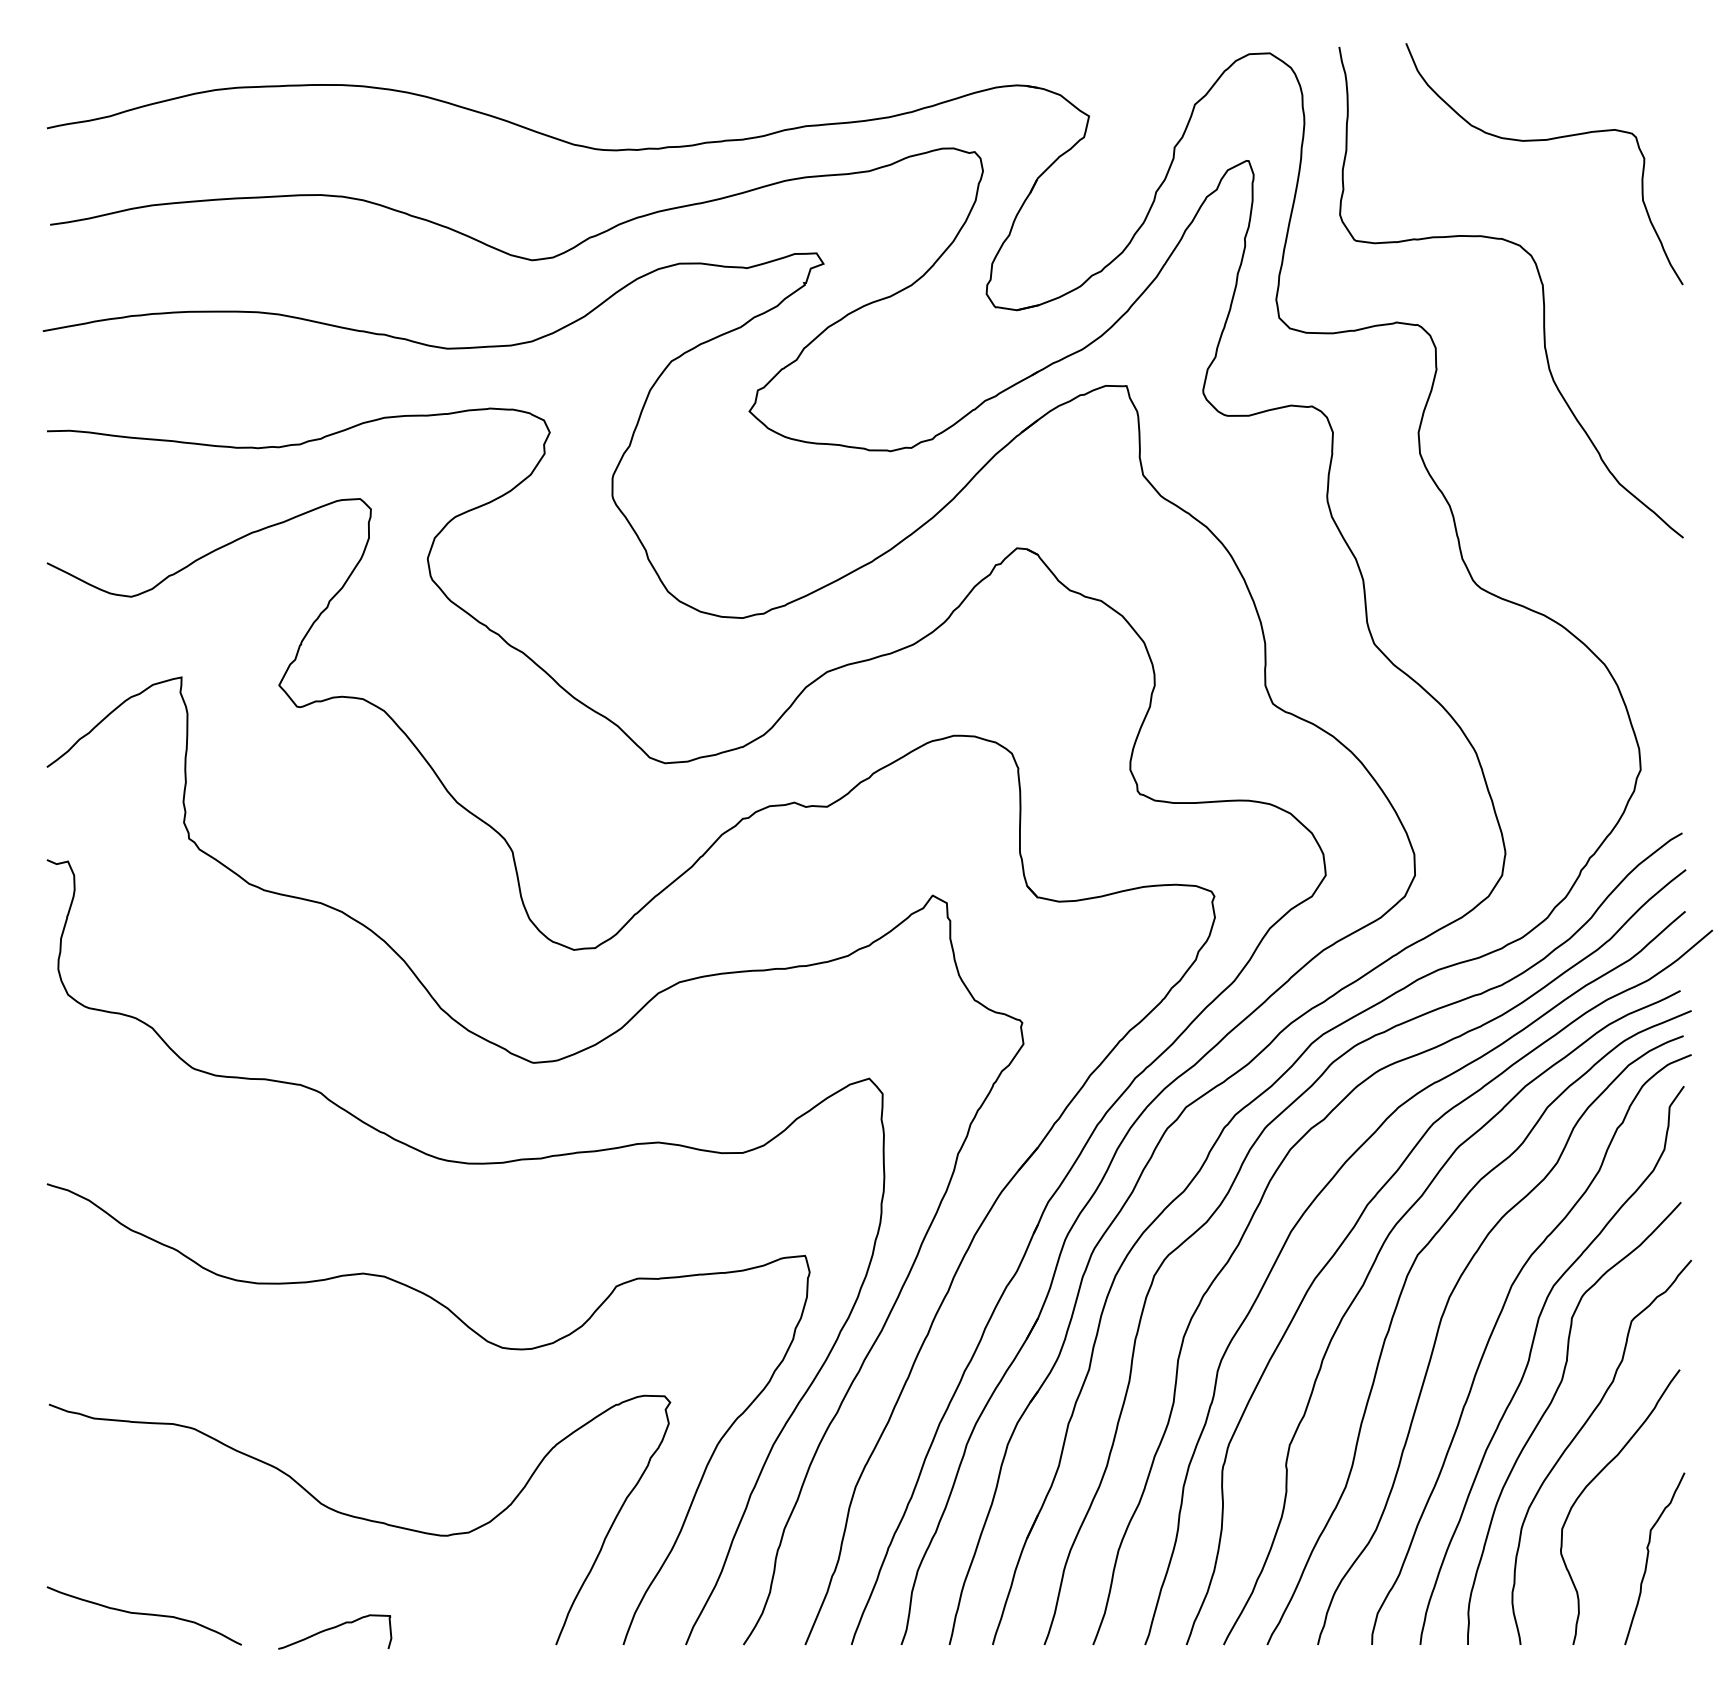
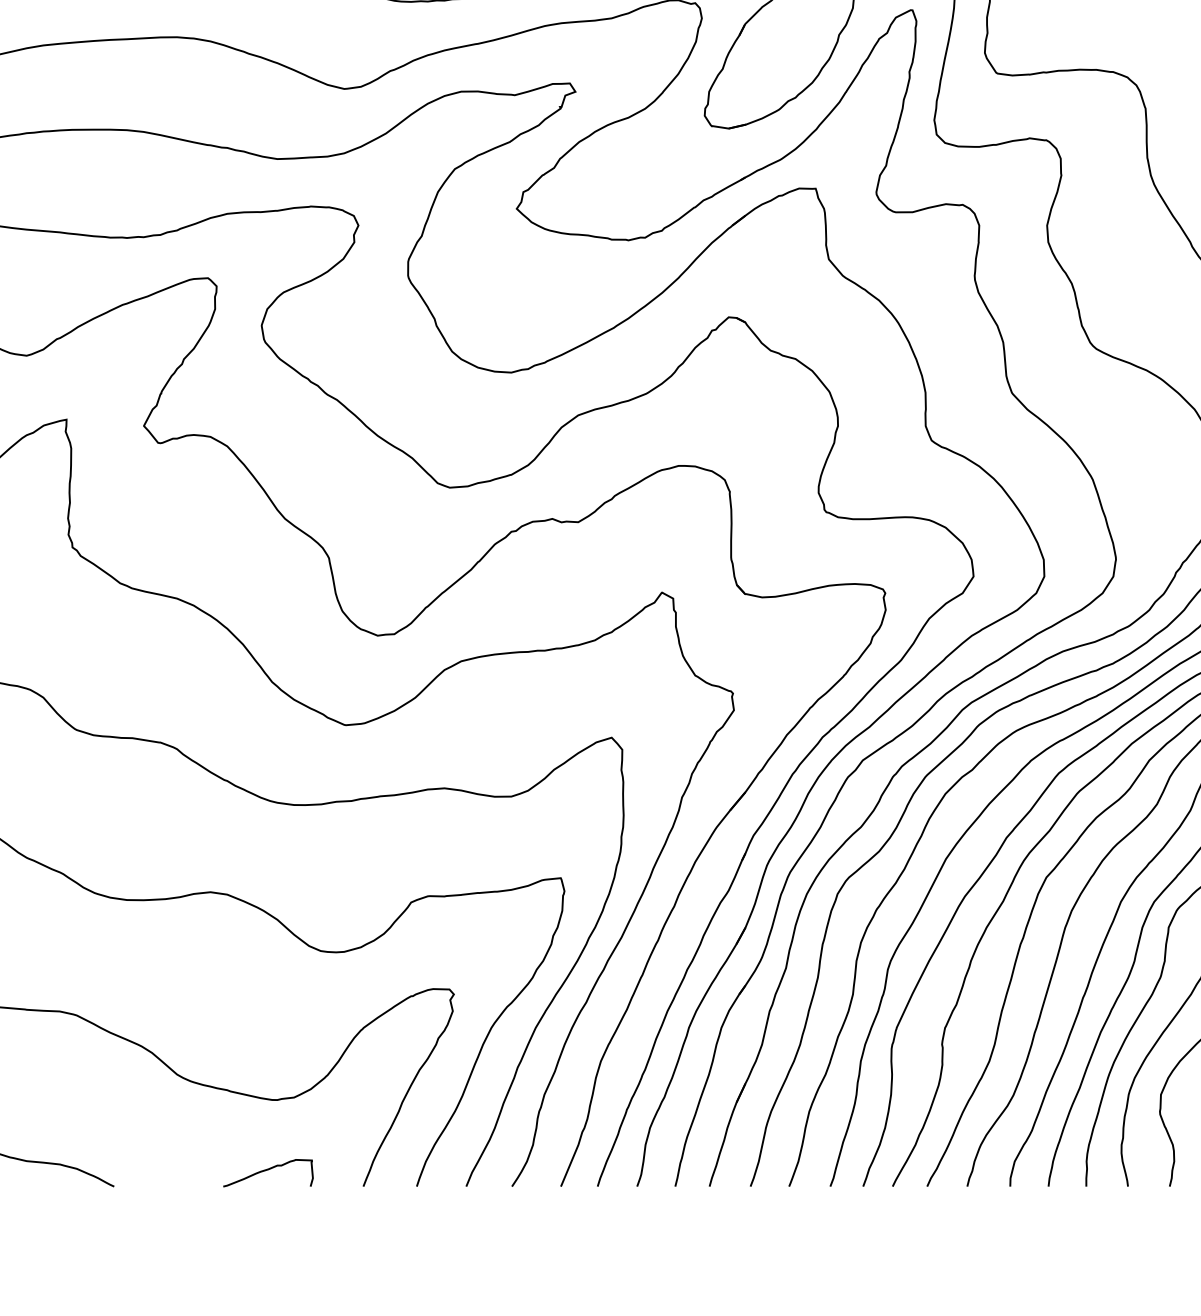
curve: (335, 1628) -> (268, 1170), moved

